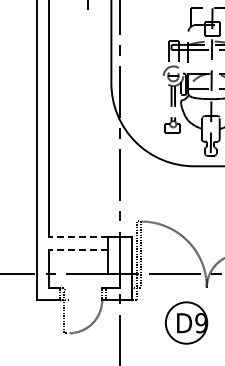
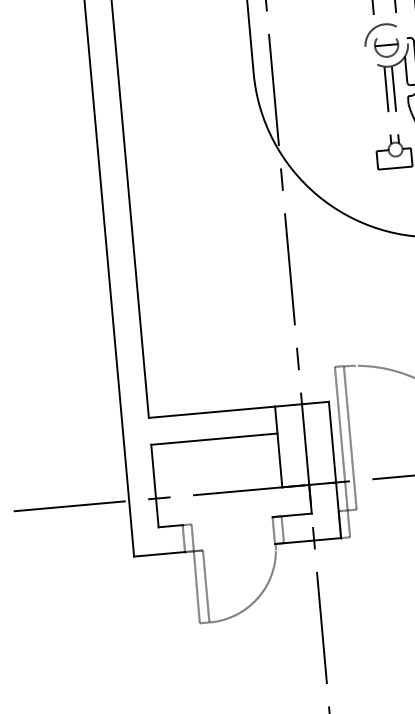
line: (77, 237) -> (210, 413), dashed -> solid
line: (77, 249) -> (212, 439), dashed -> solid
line: (68, 316) -> (205, 586), added

